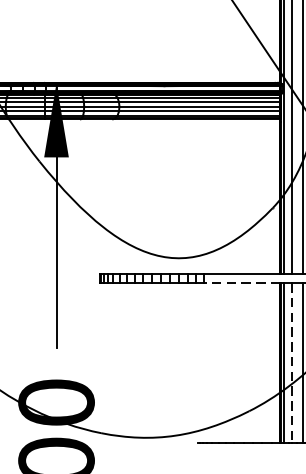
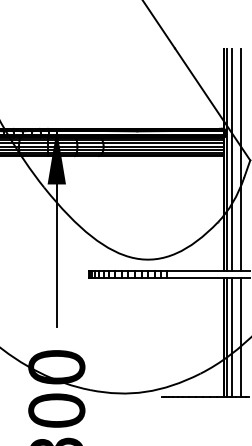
line: (241, 283) -> (194, 278), dashed -> solid
line: (292, 362) -> (232, 337), dashed -> solid

